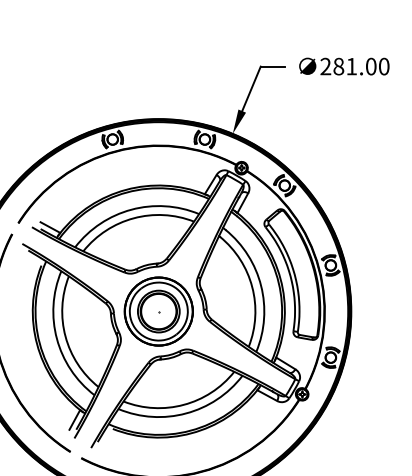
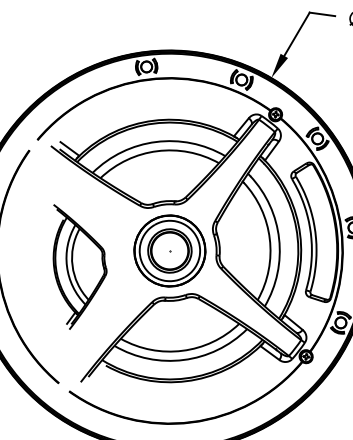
part: (71, 340) -> (75, 268), size x0.6

